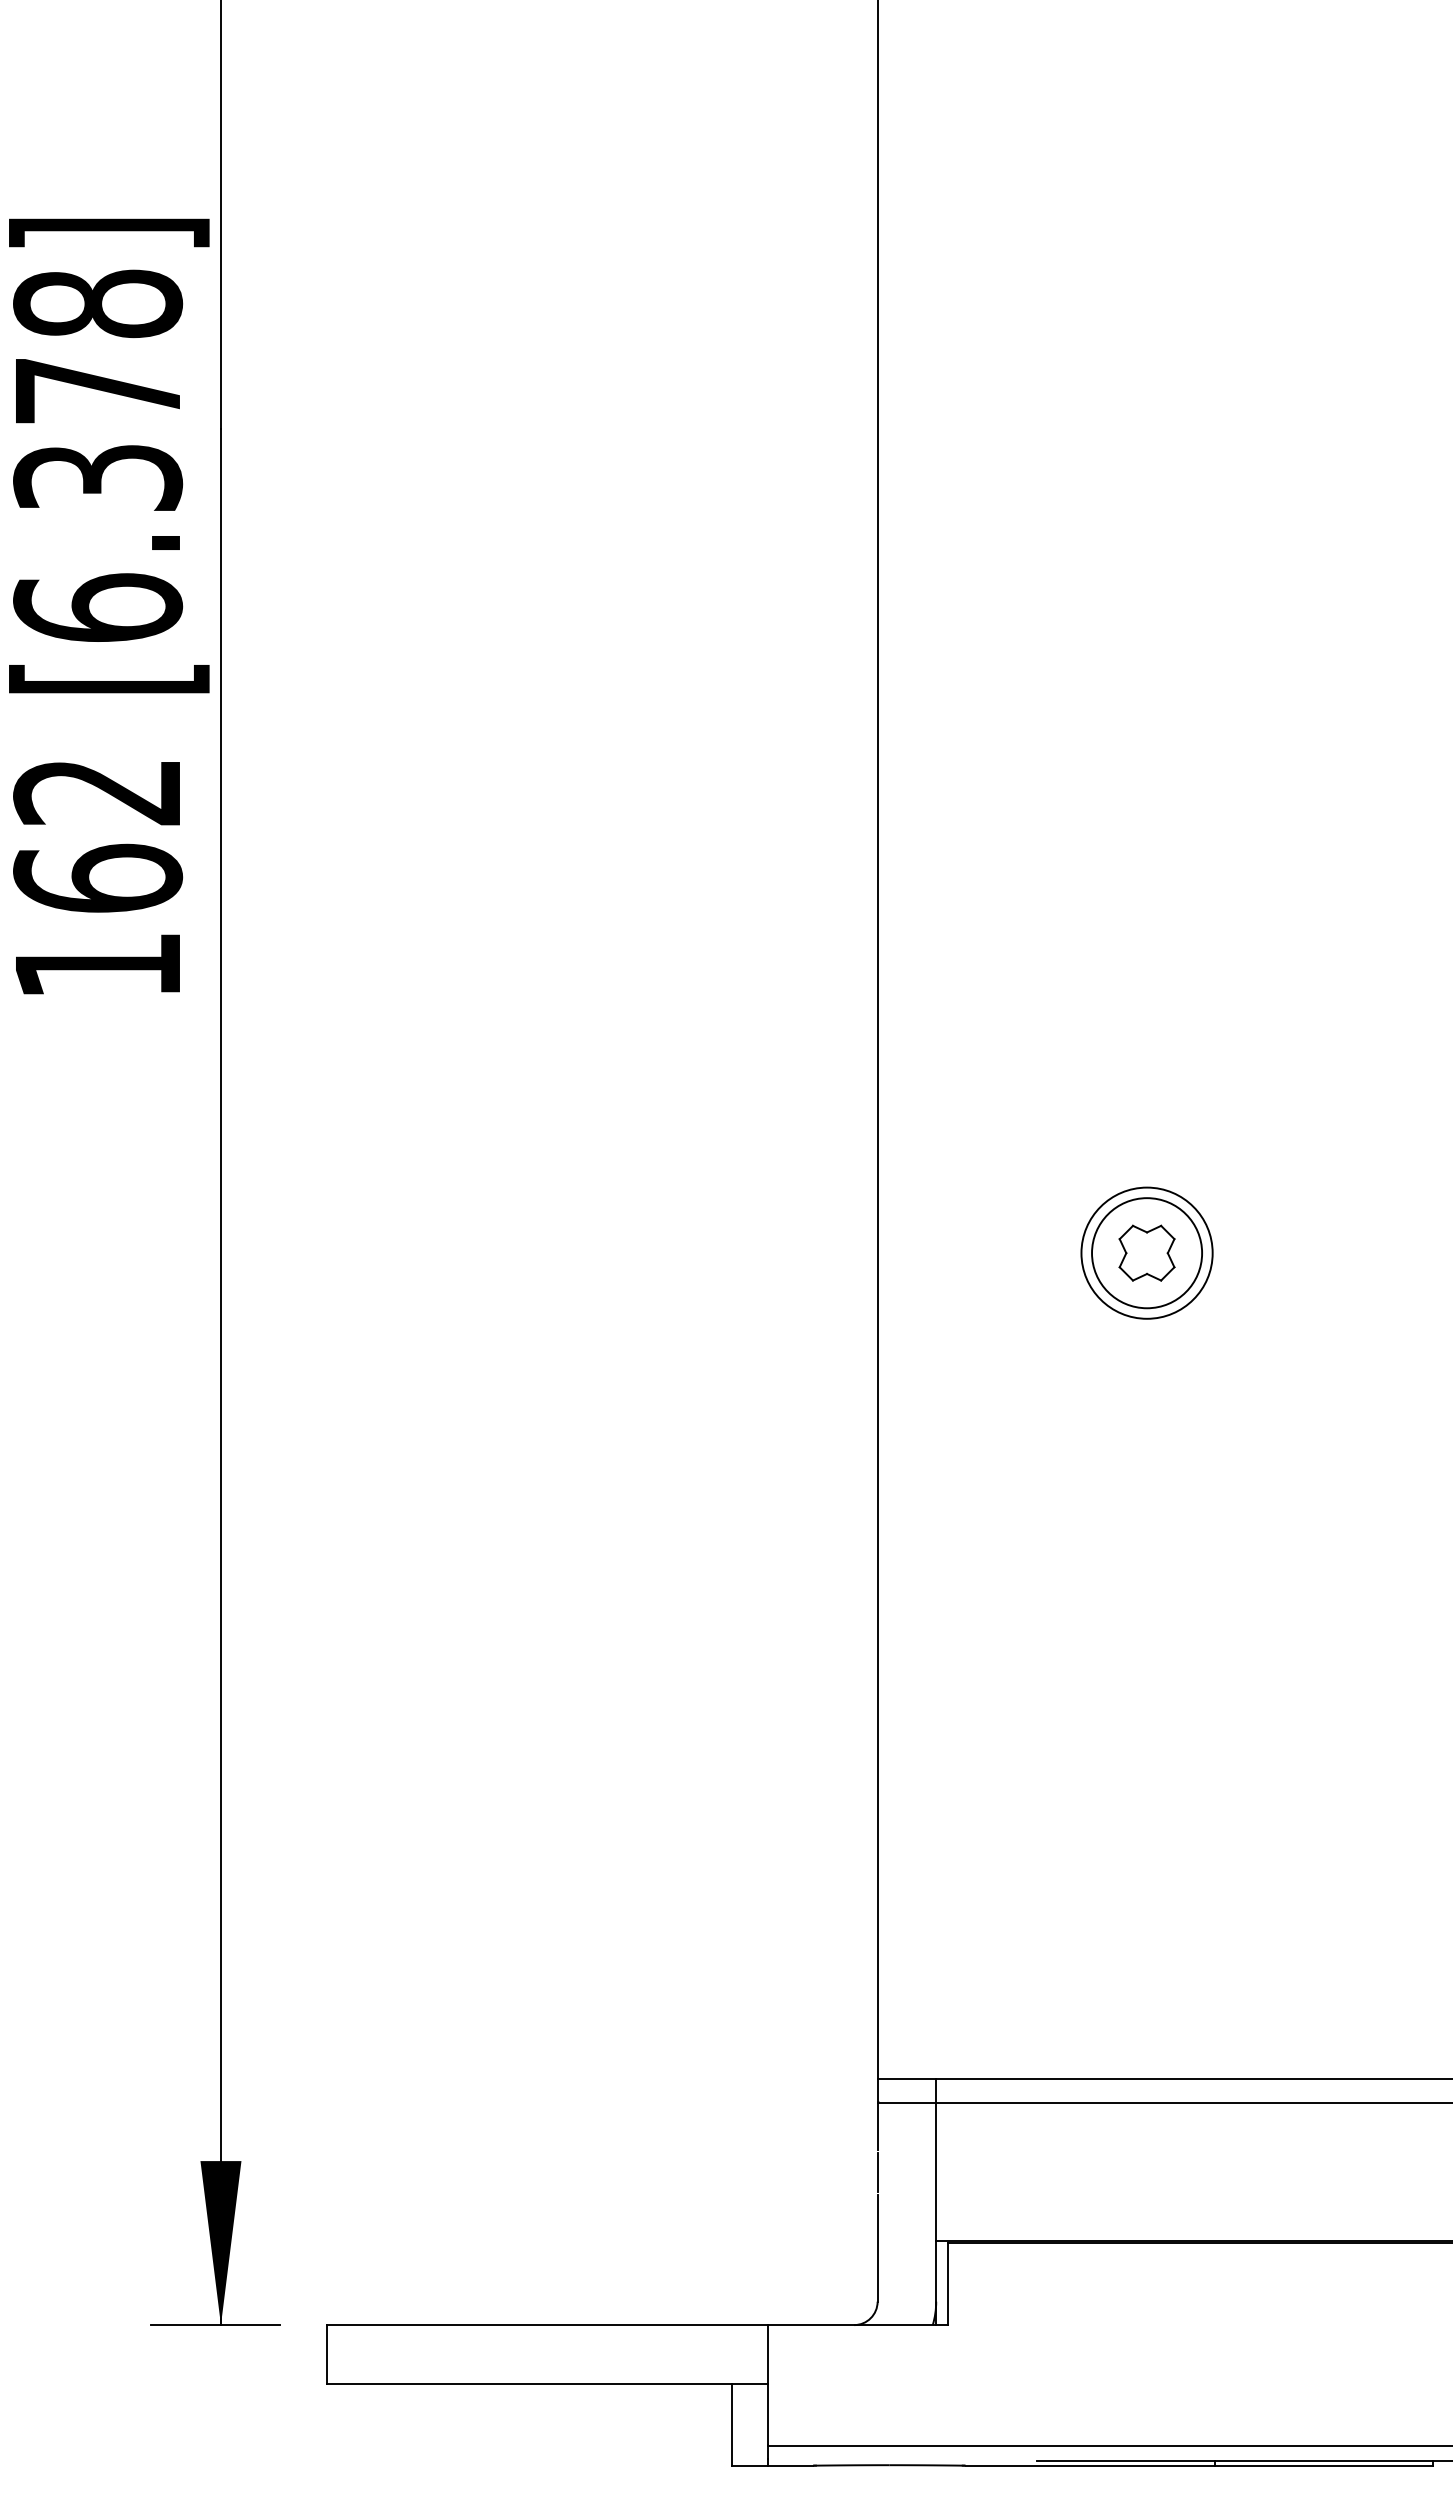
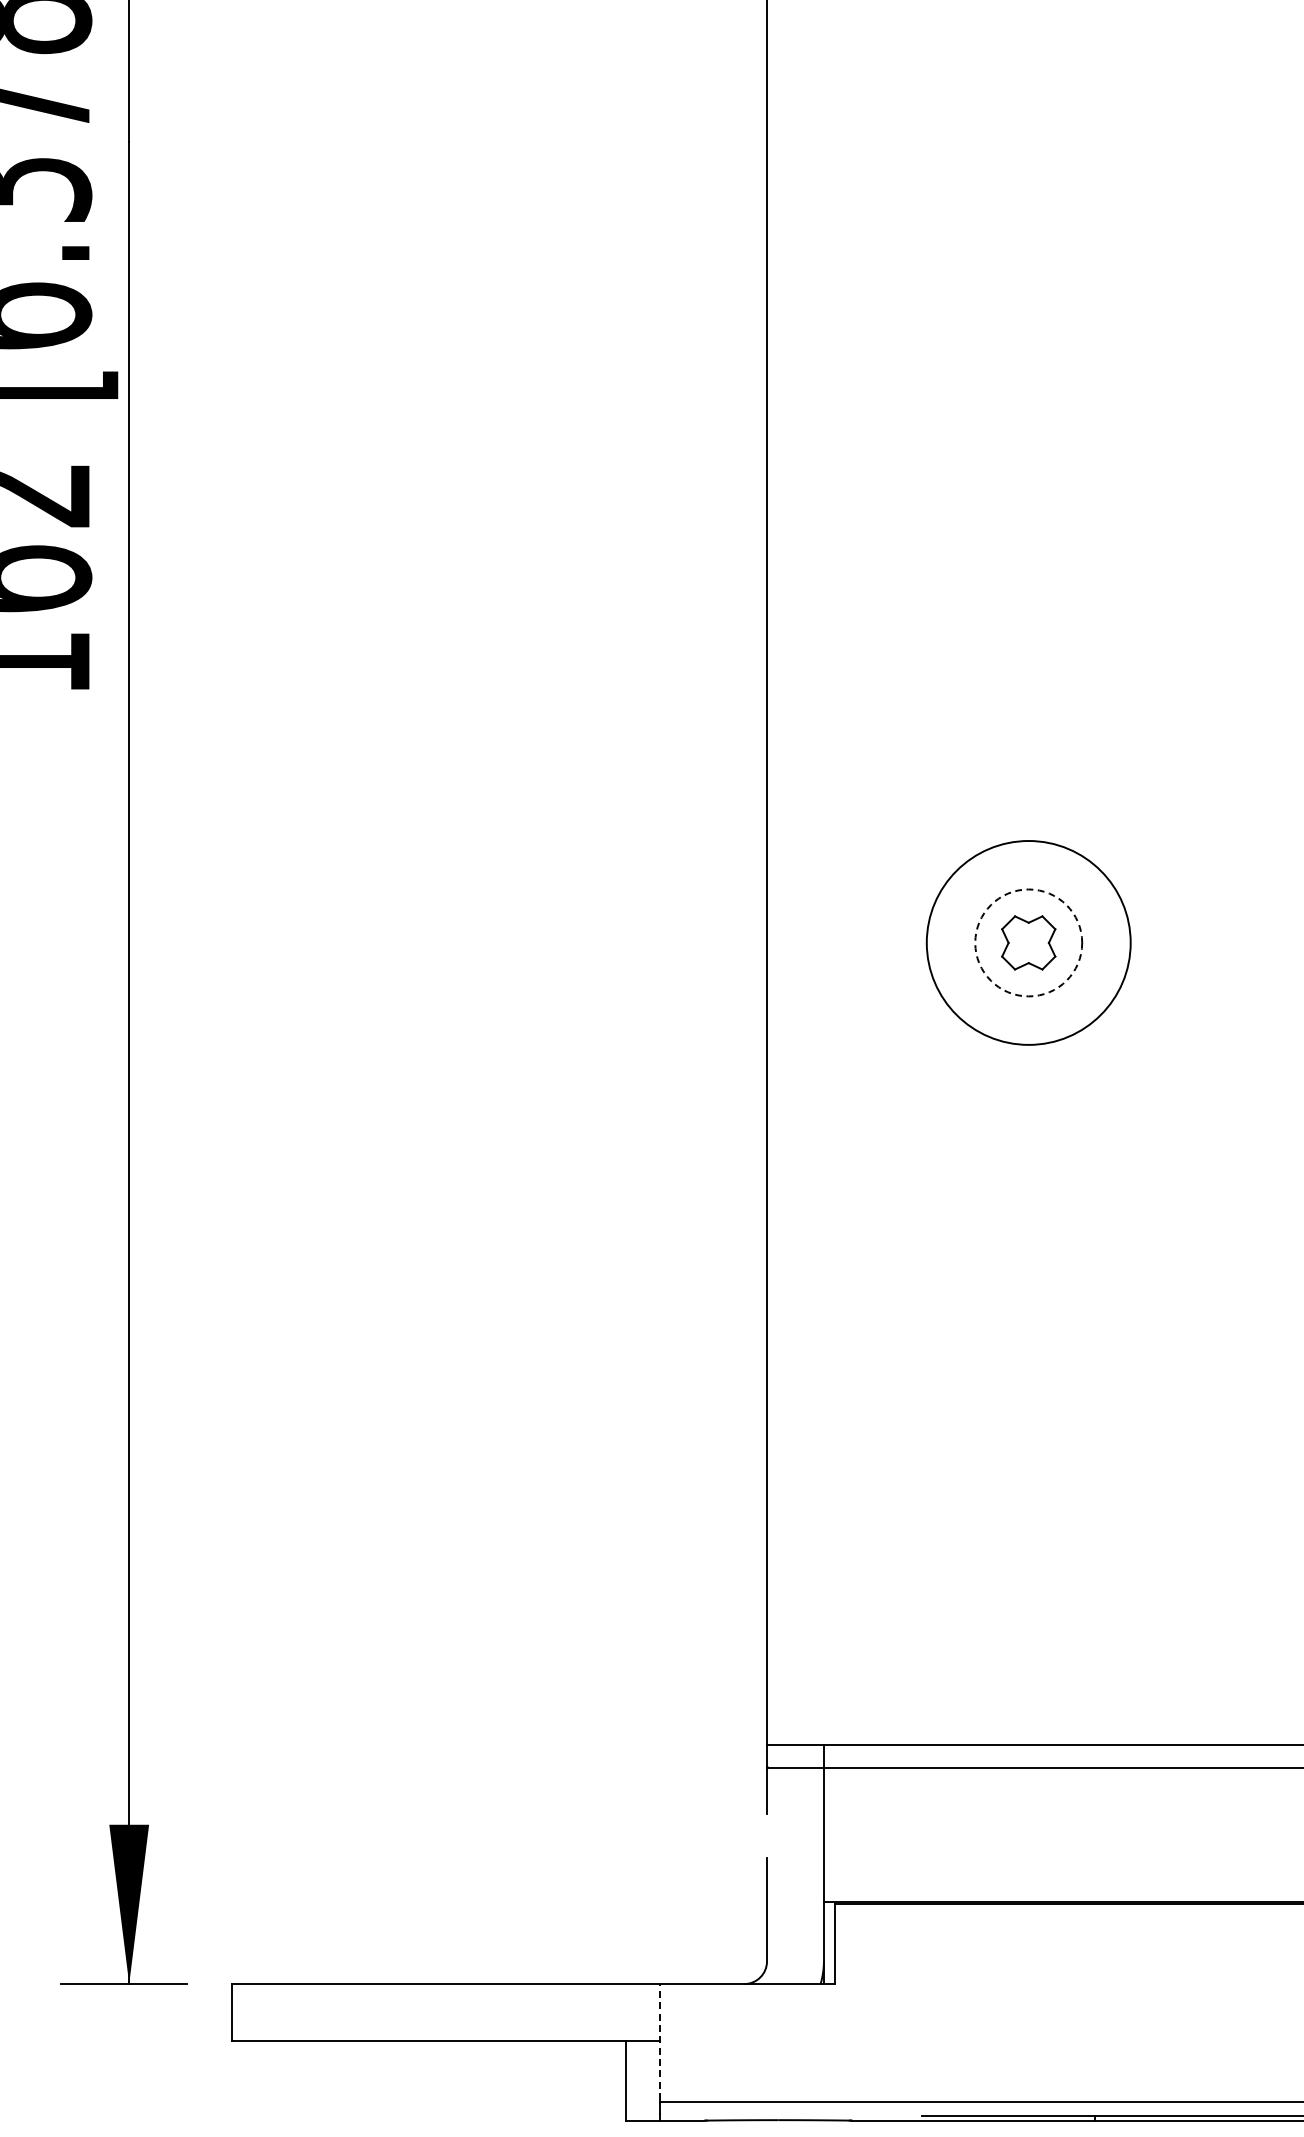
circle: (1146, 1252) -> (1028, 942), size x1.6
circle: (1147, 1253) -> (1029, 943), solid -> dashed
line: (877, 2172) -> (766, 1835), removed
line: (767, 2384) -> (660, 2041), solid -> dashed

